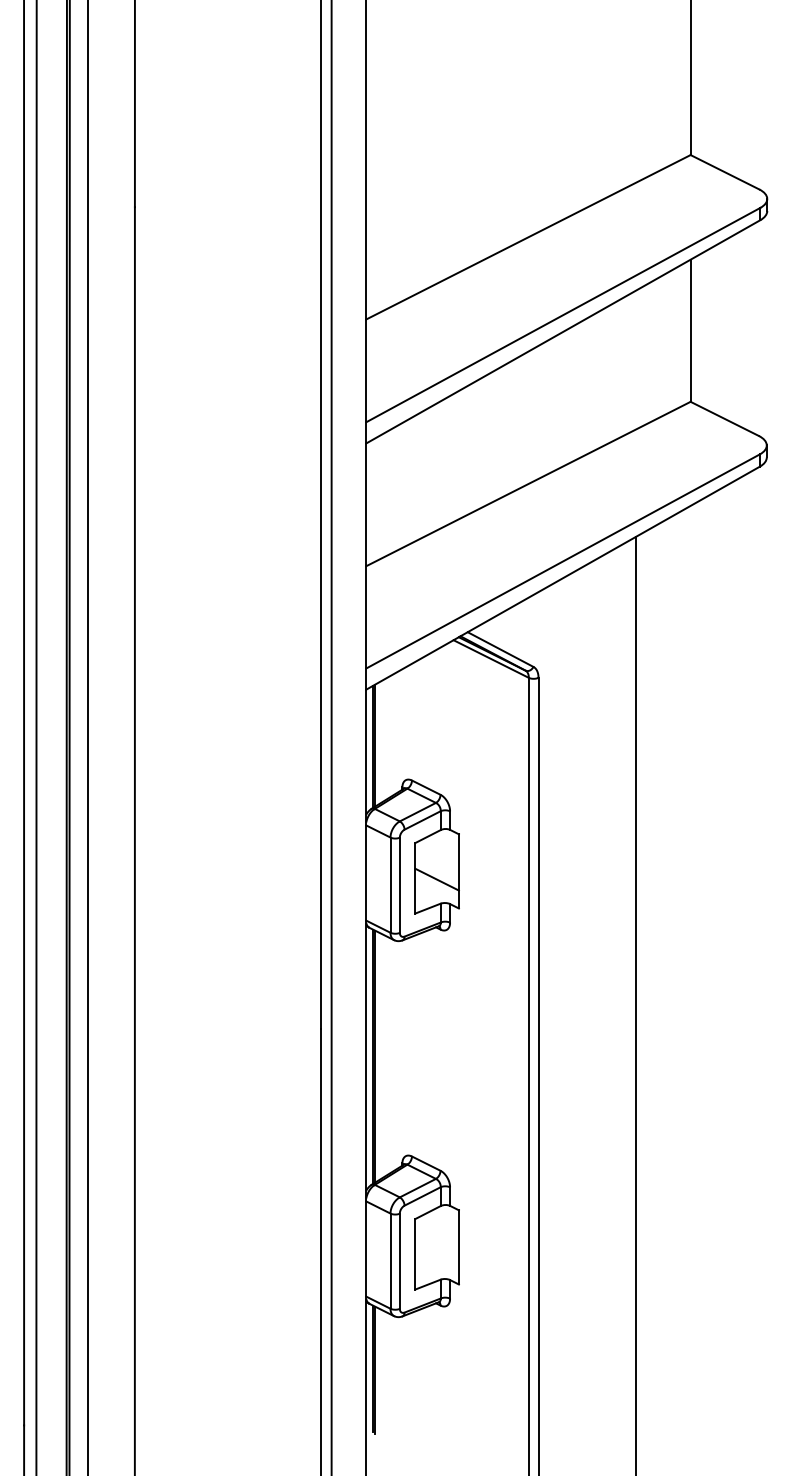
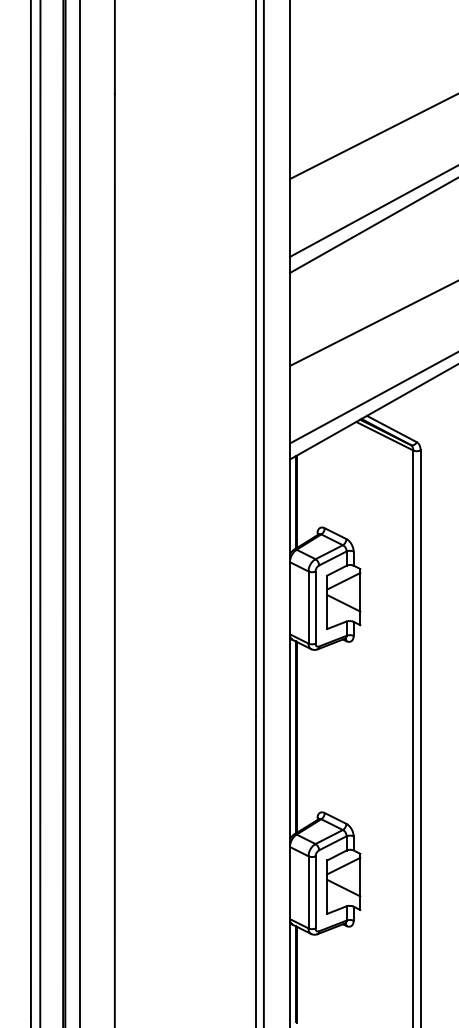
line: (436, 850) -> (343, 581), added
line: (436, 1226) -> (343, 866), added
line: (436, 1255) -> (343, 888), added

